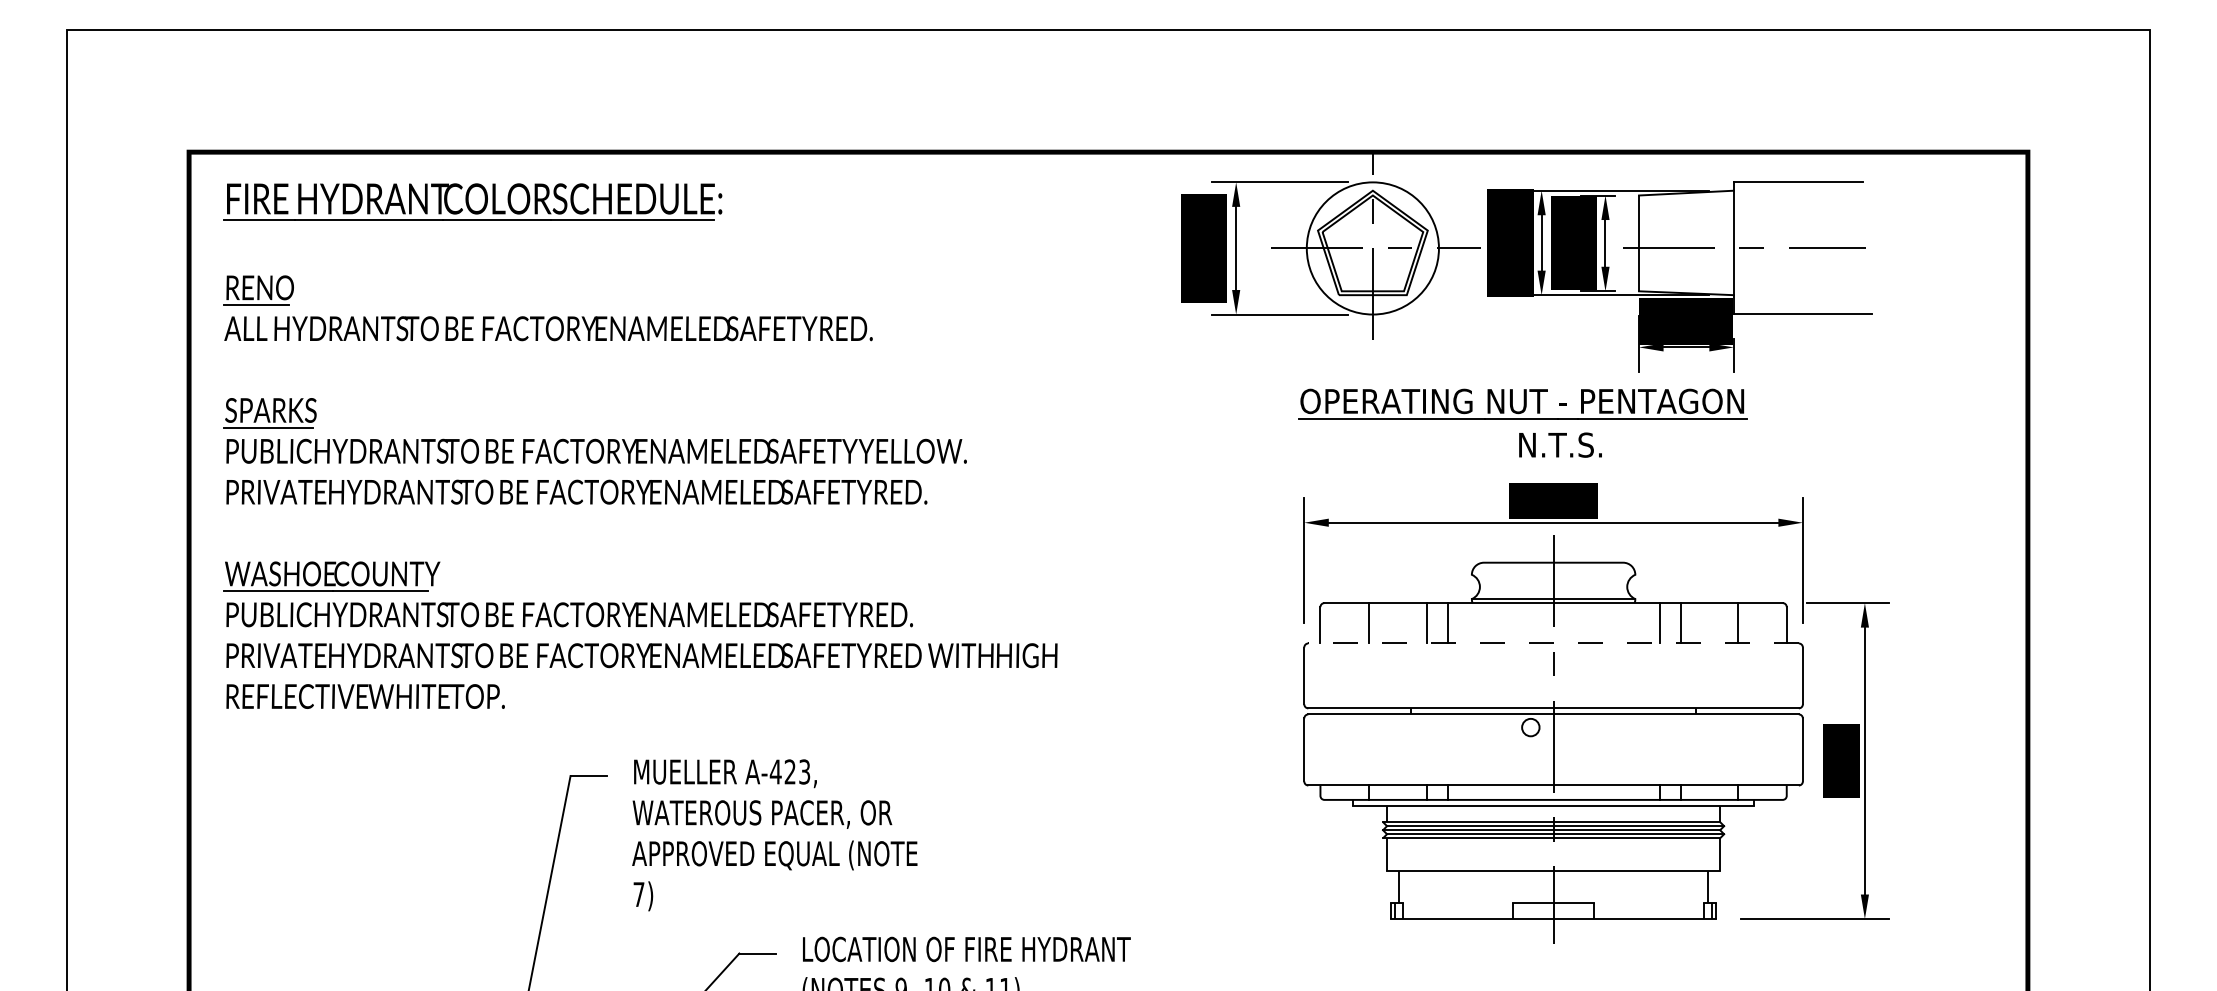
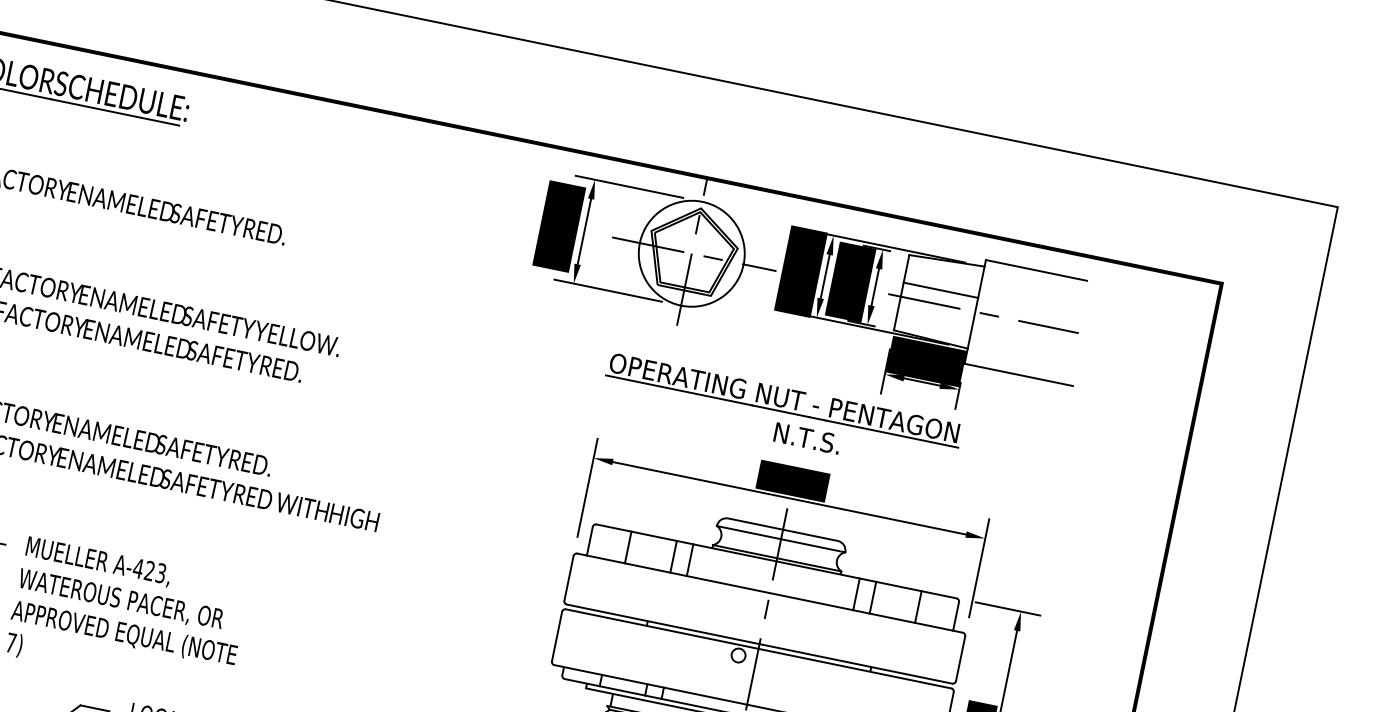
line: (1686, 230) -> (940, 290), added
line: (1553, 574) -> (781, 538), added
line: (1553, 643) -> (769, 593), dashed -> solid

